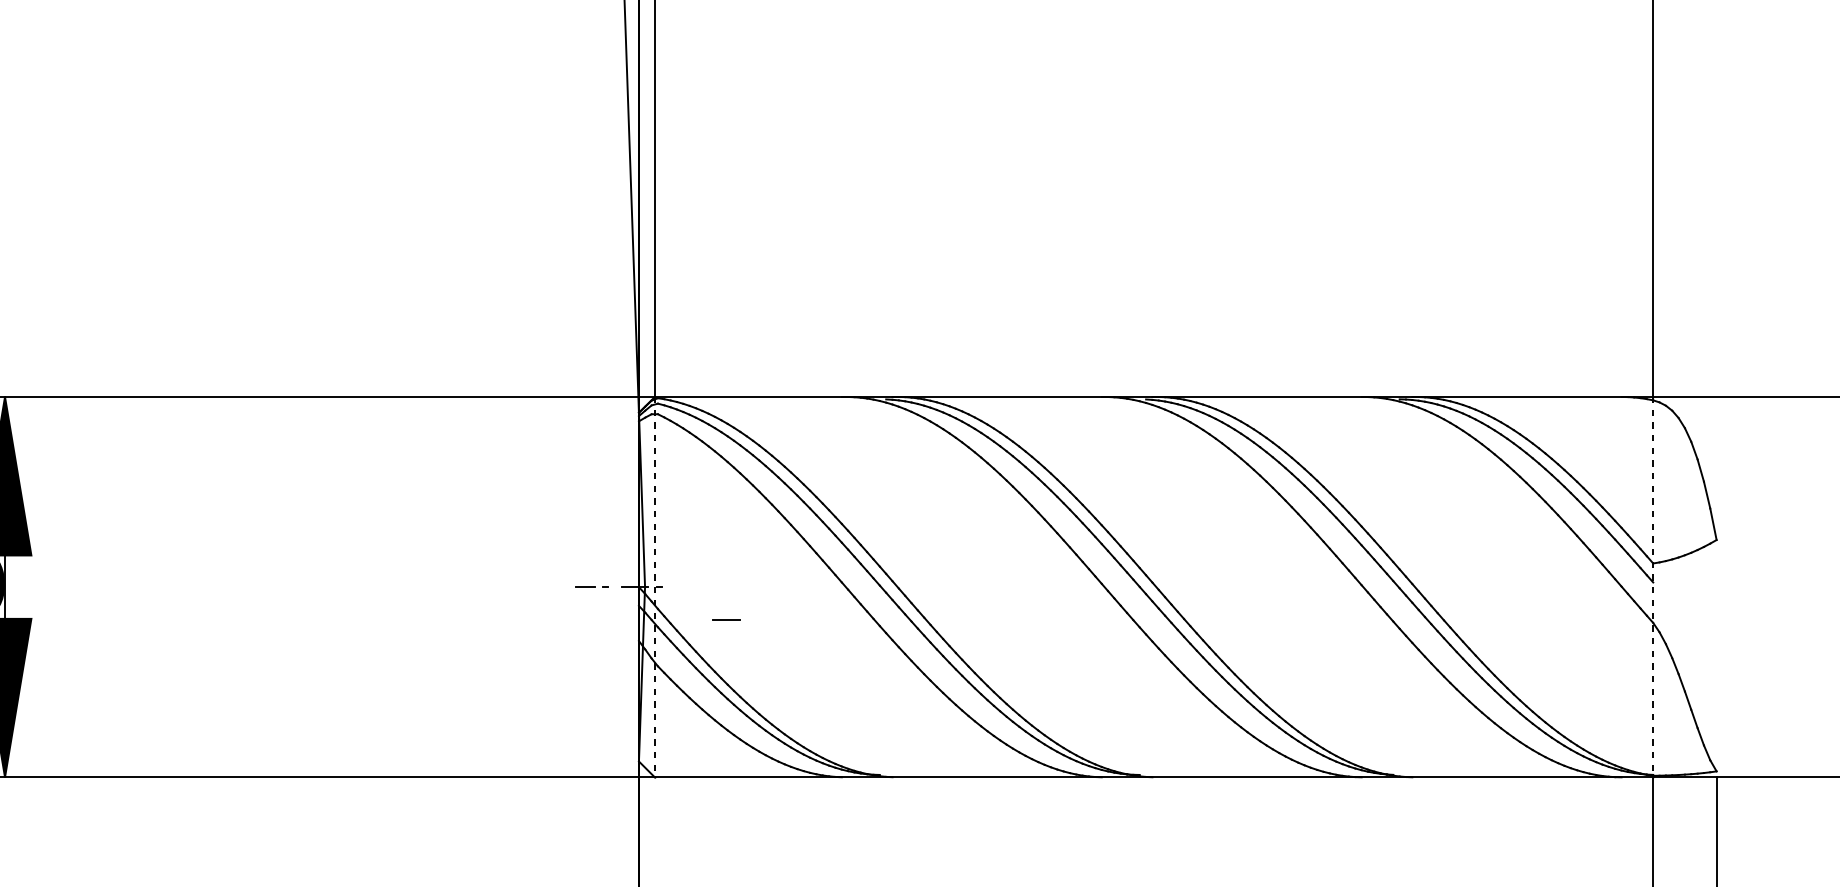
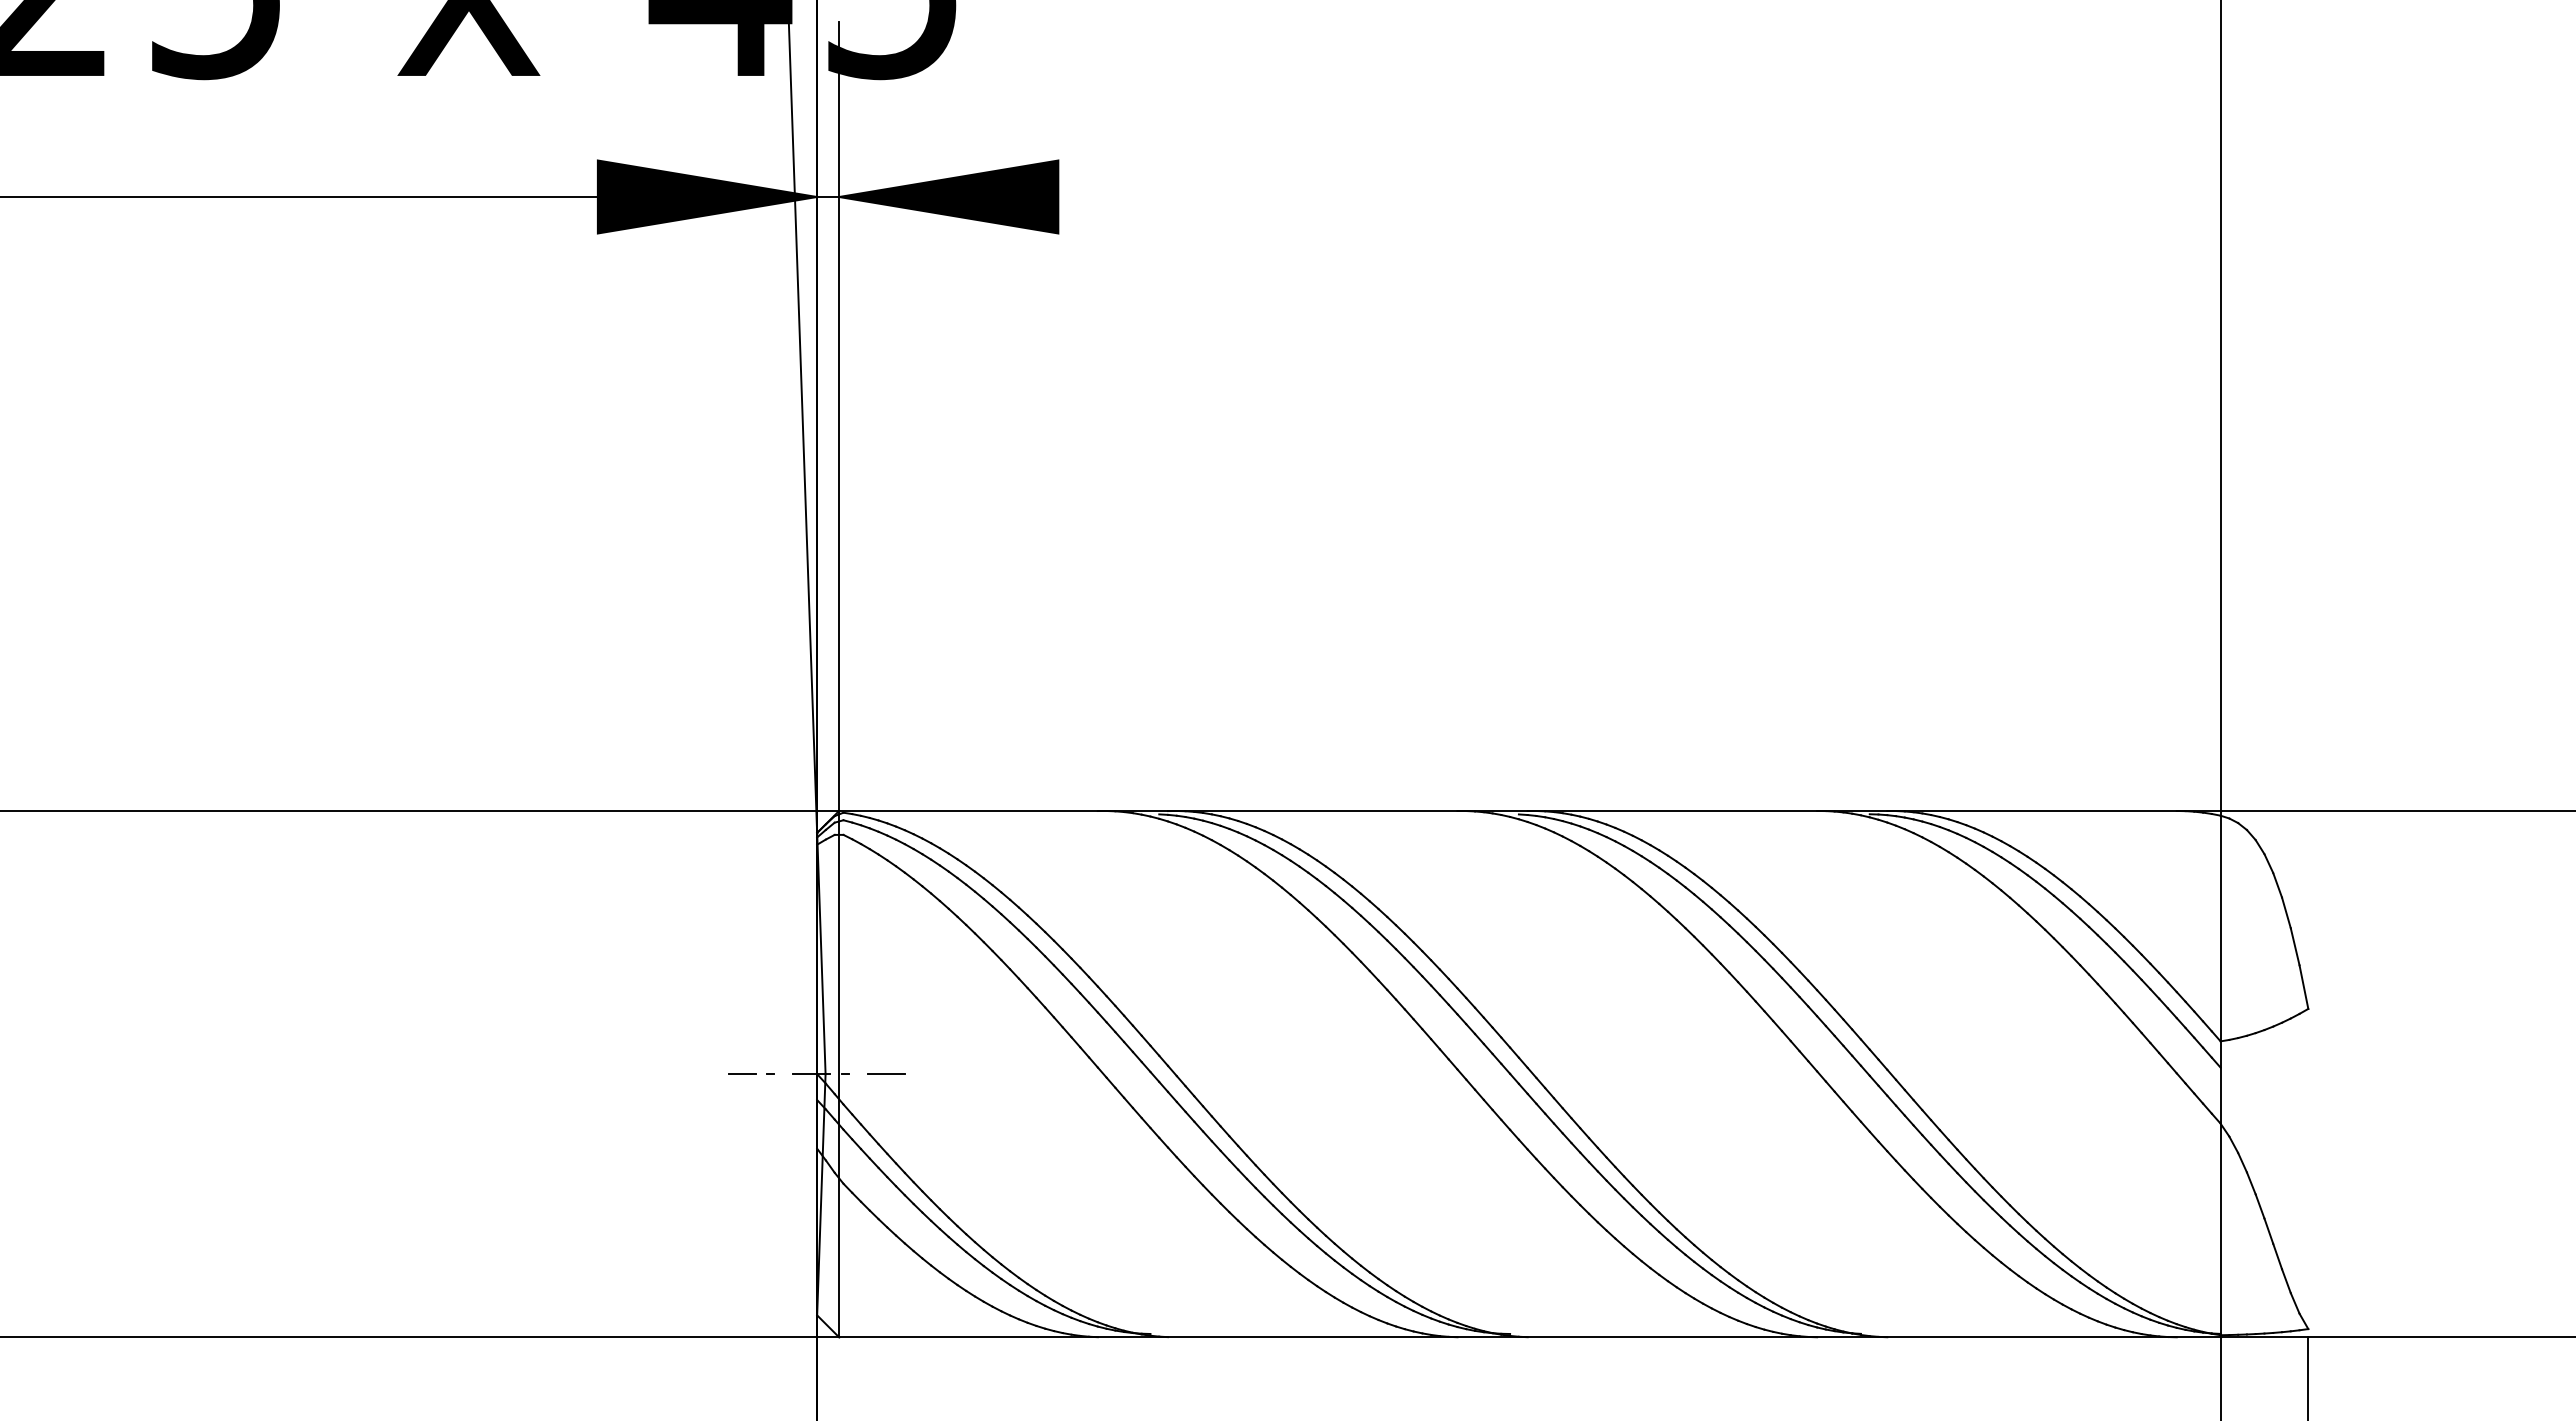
line: (655, 587) -> (839, 1074), dashed -> solid
line: (1653, 587) -> (2220, 1074), dashed -> solid
line: (726, 619) -> (886, 1073), moved

